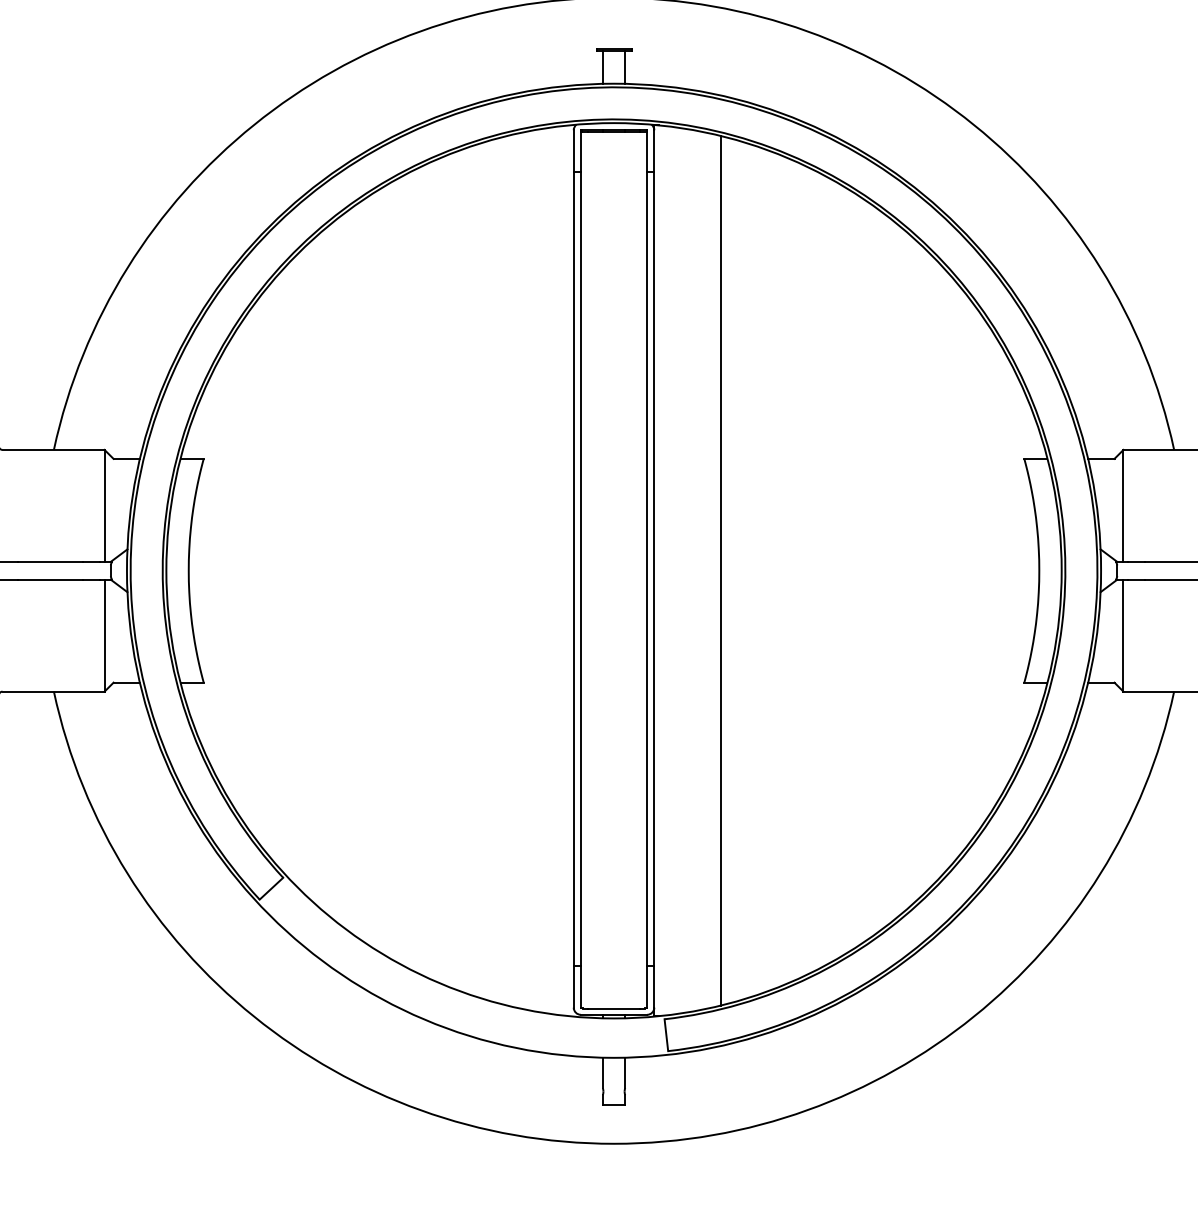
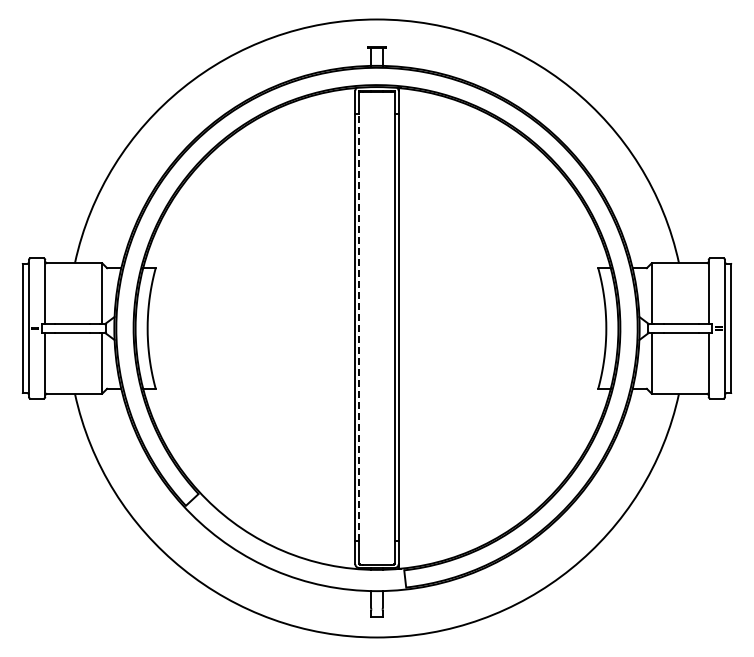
line: (581, 568) -> (359, 327), solid -> dashed
line: (720, 570) -> (434, 328), removed

